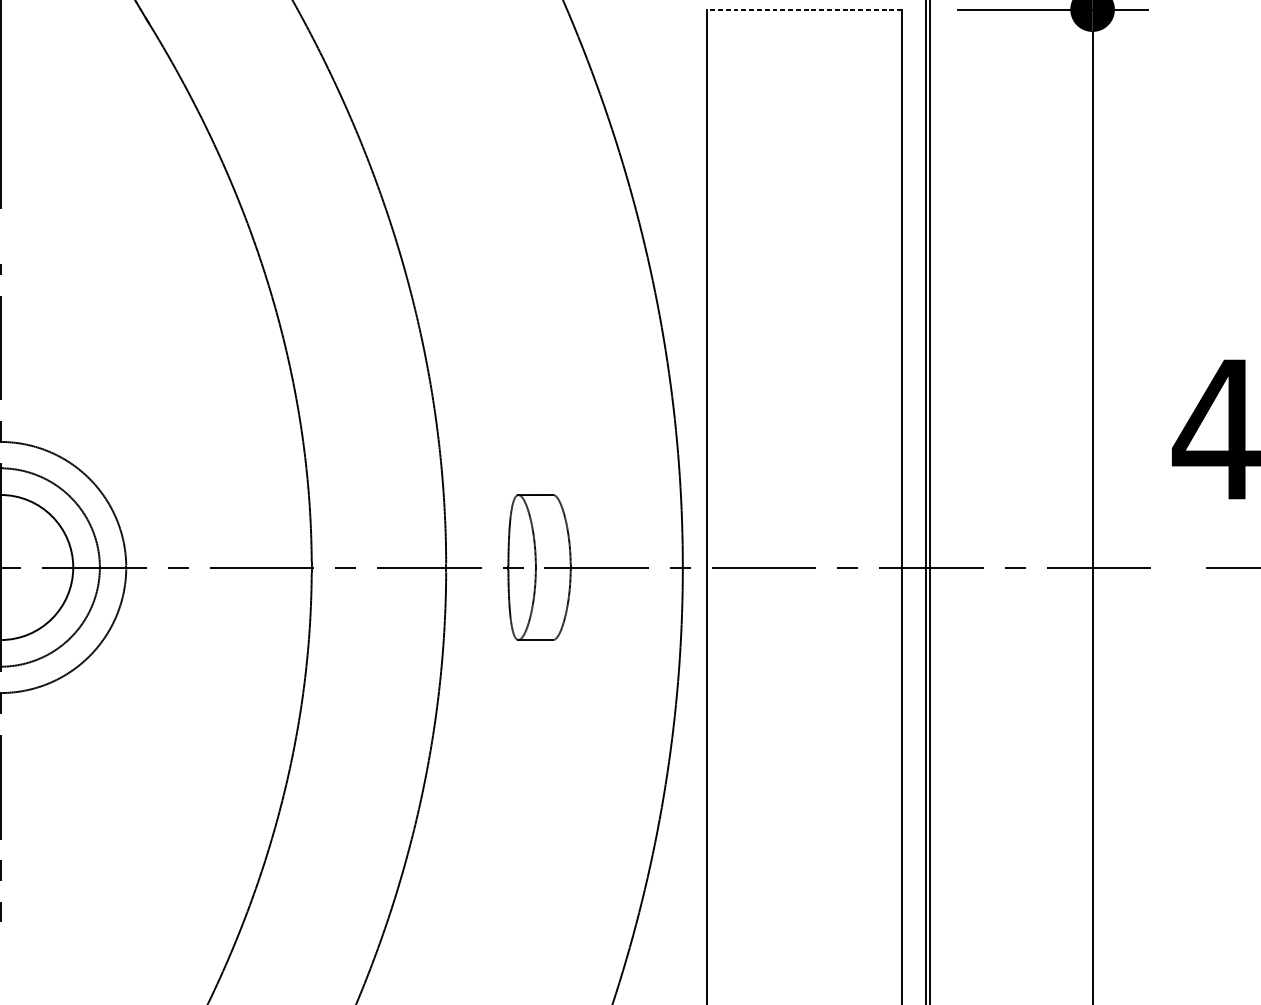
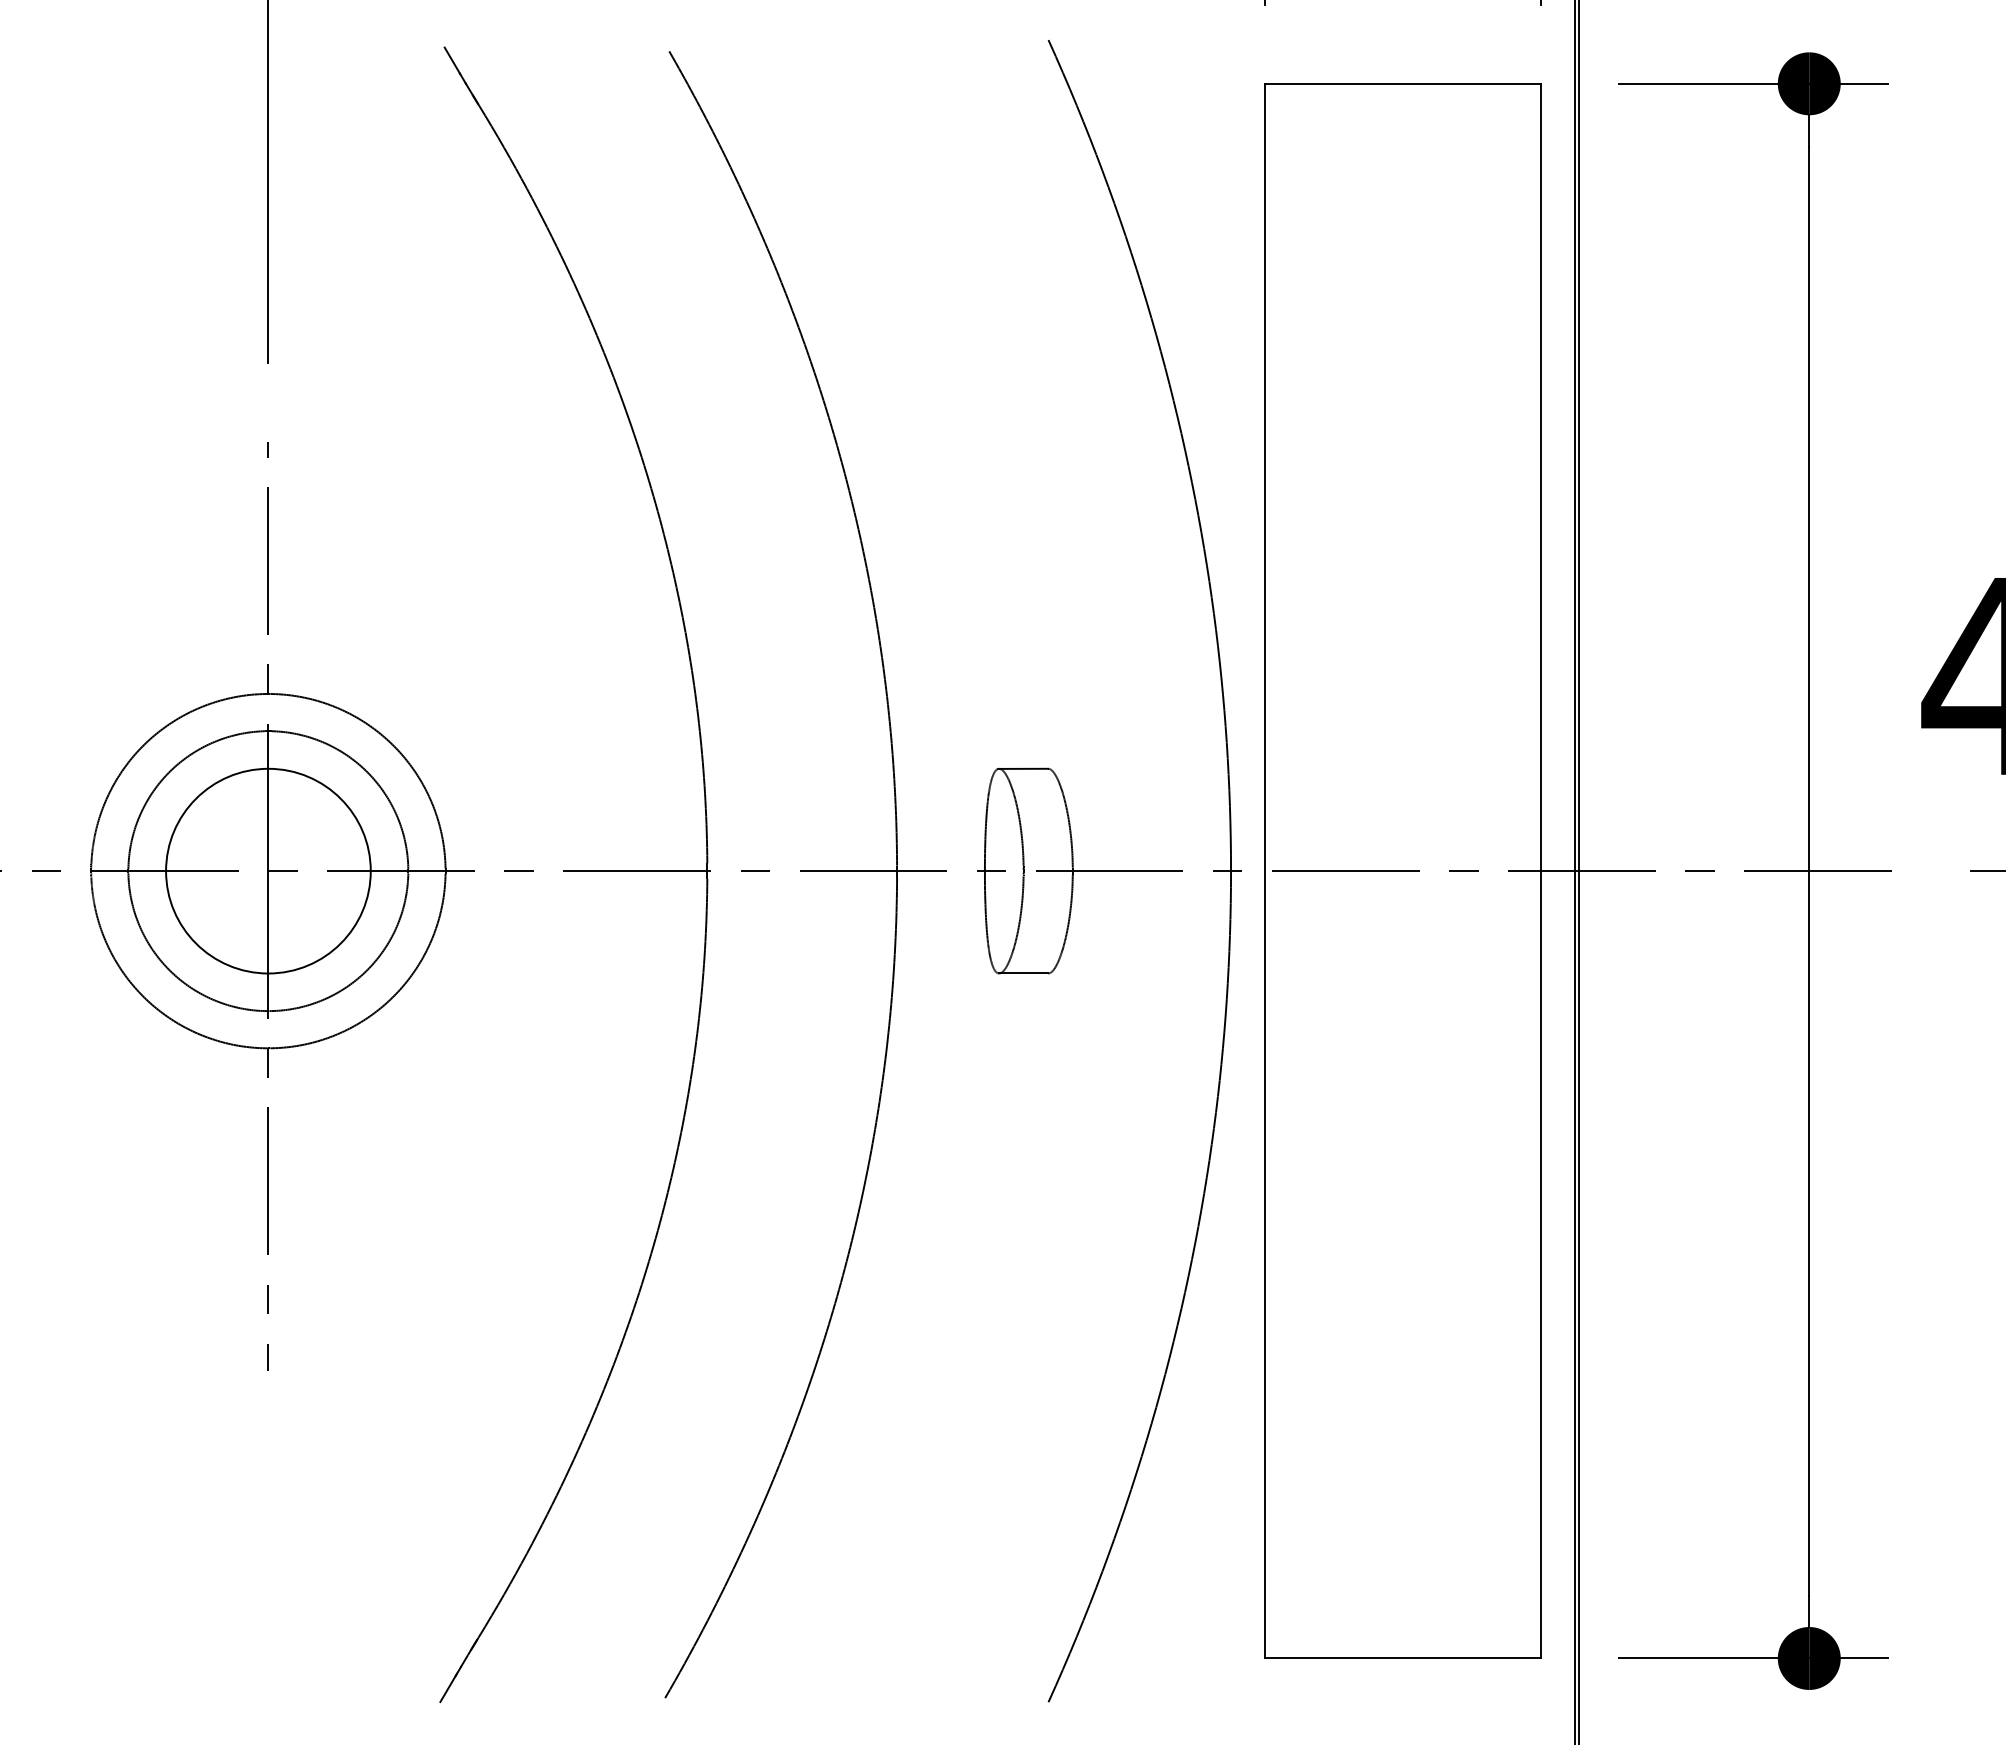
line: (804, 9) -> (1402, 83), dashed -> solid

